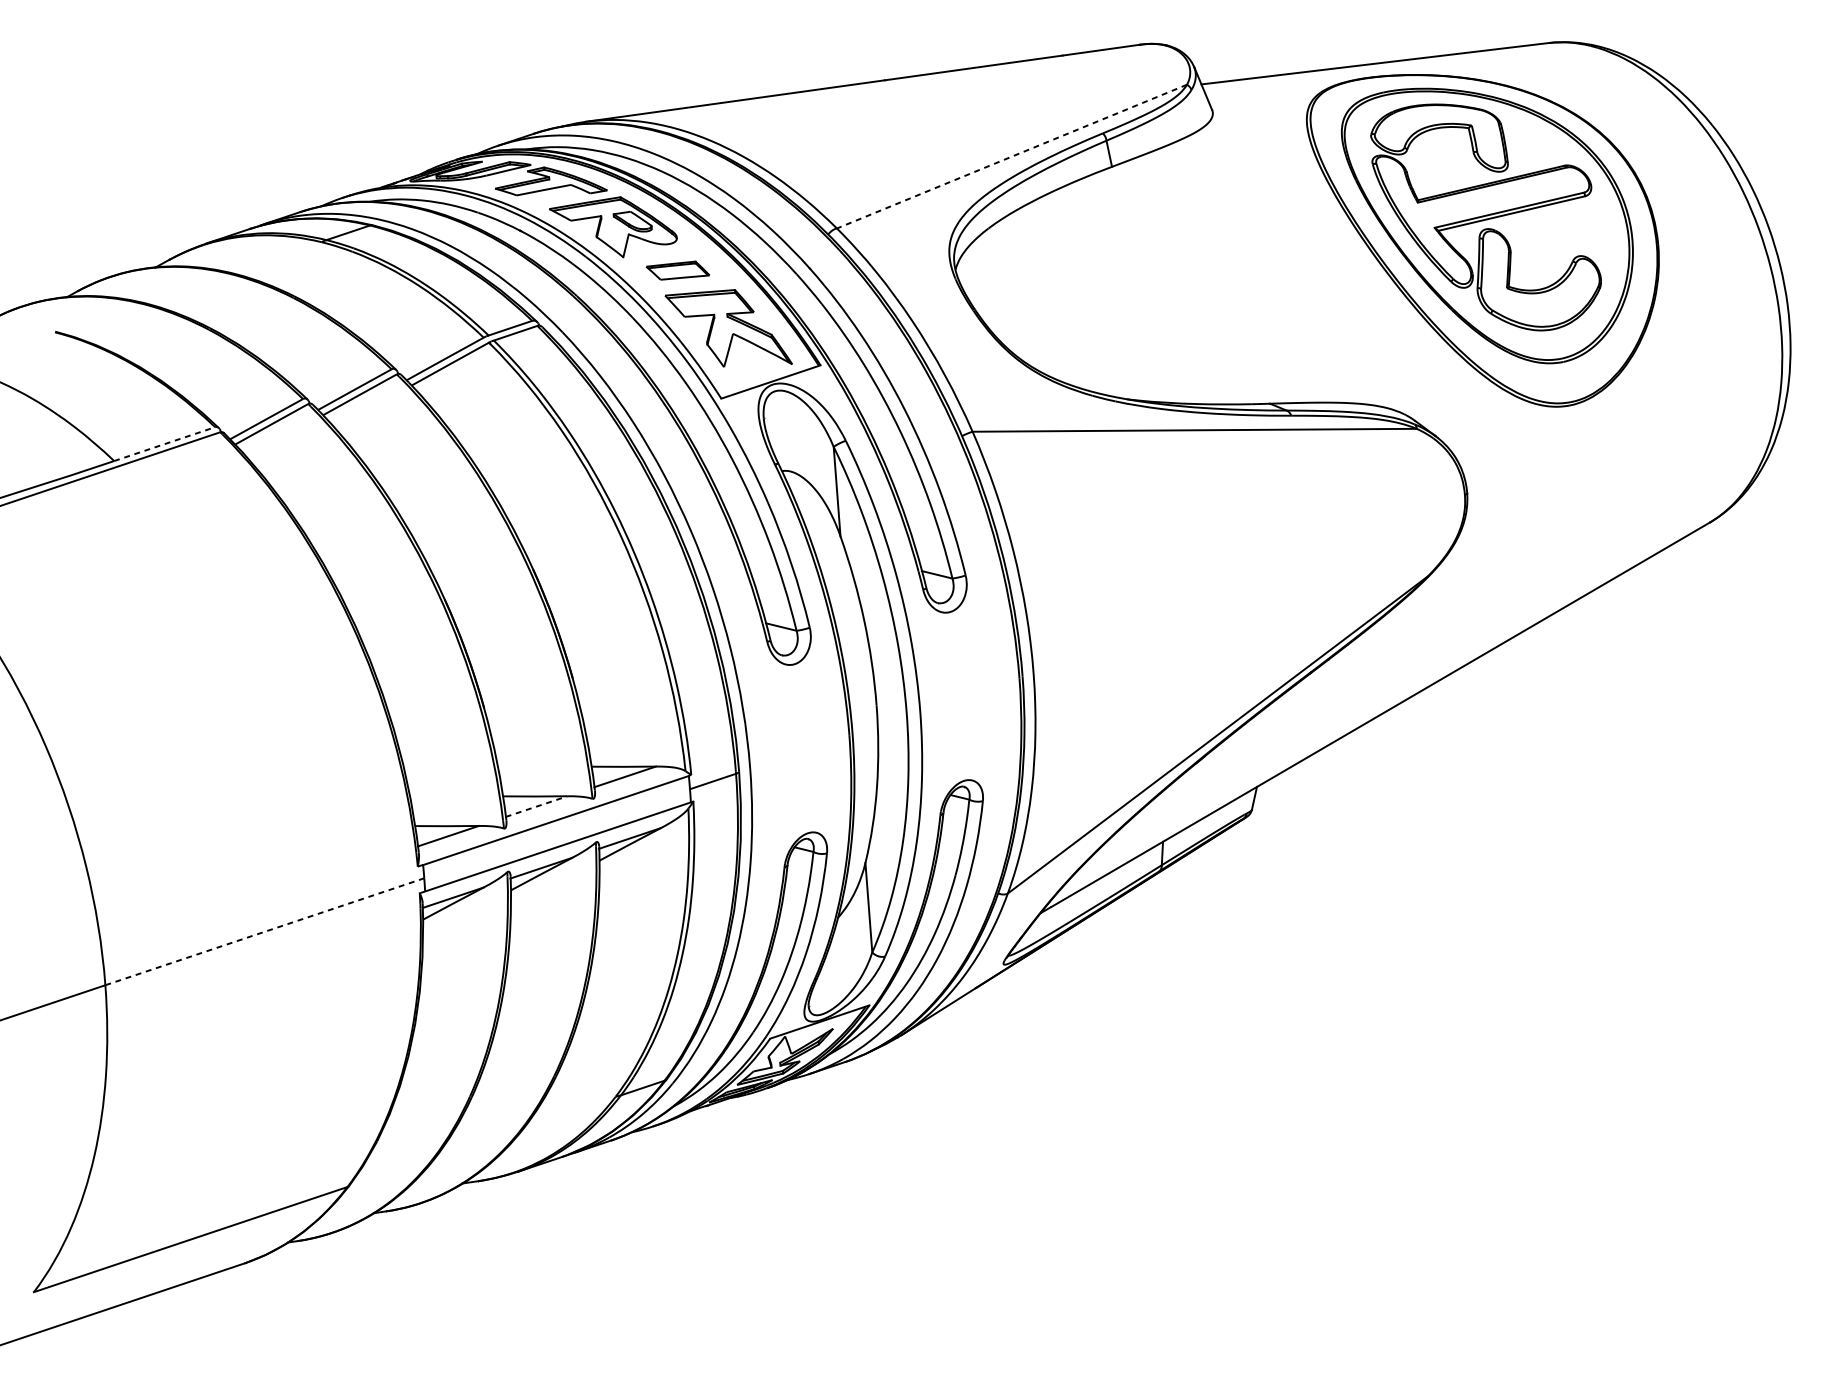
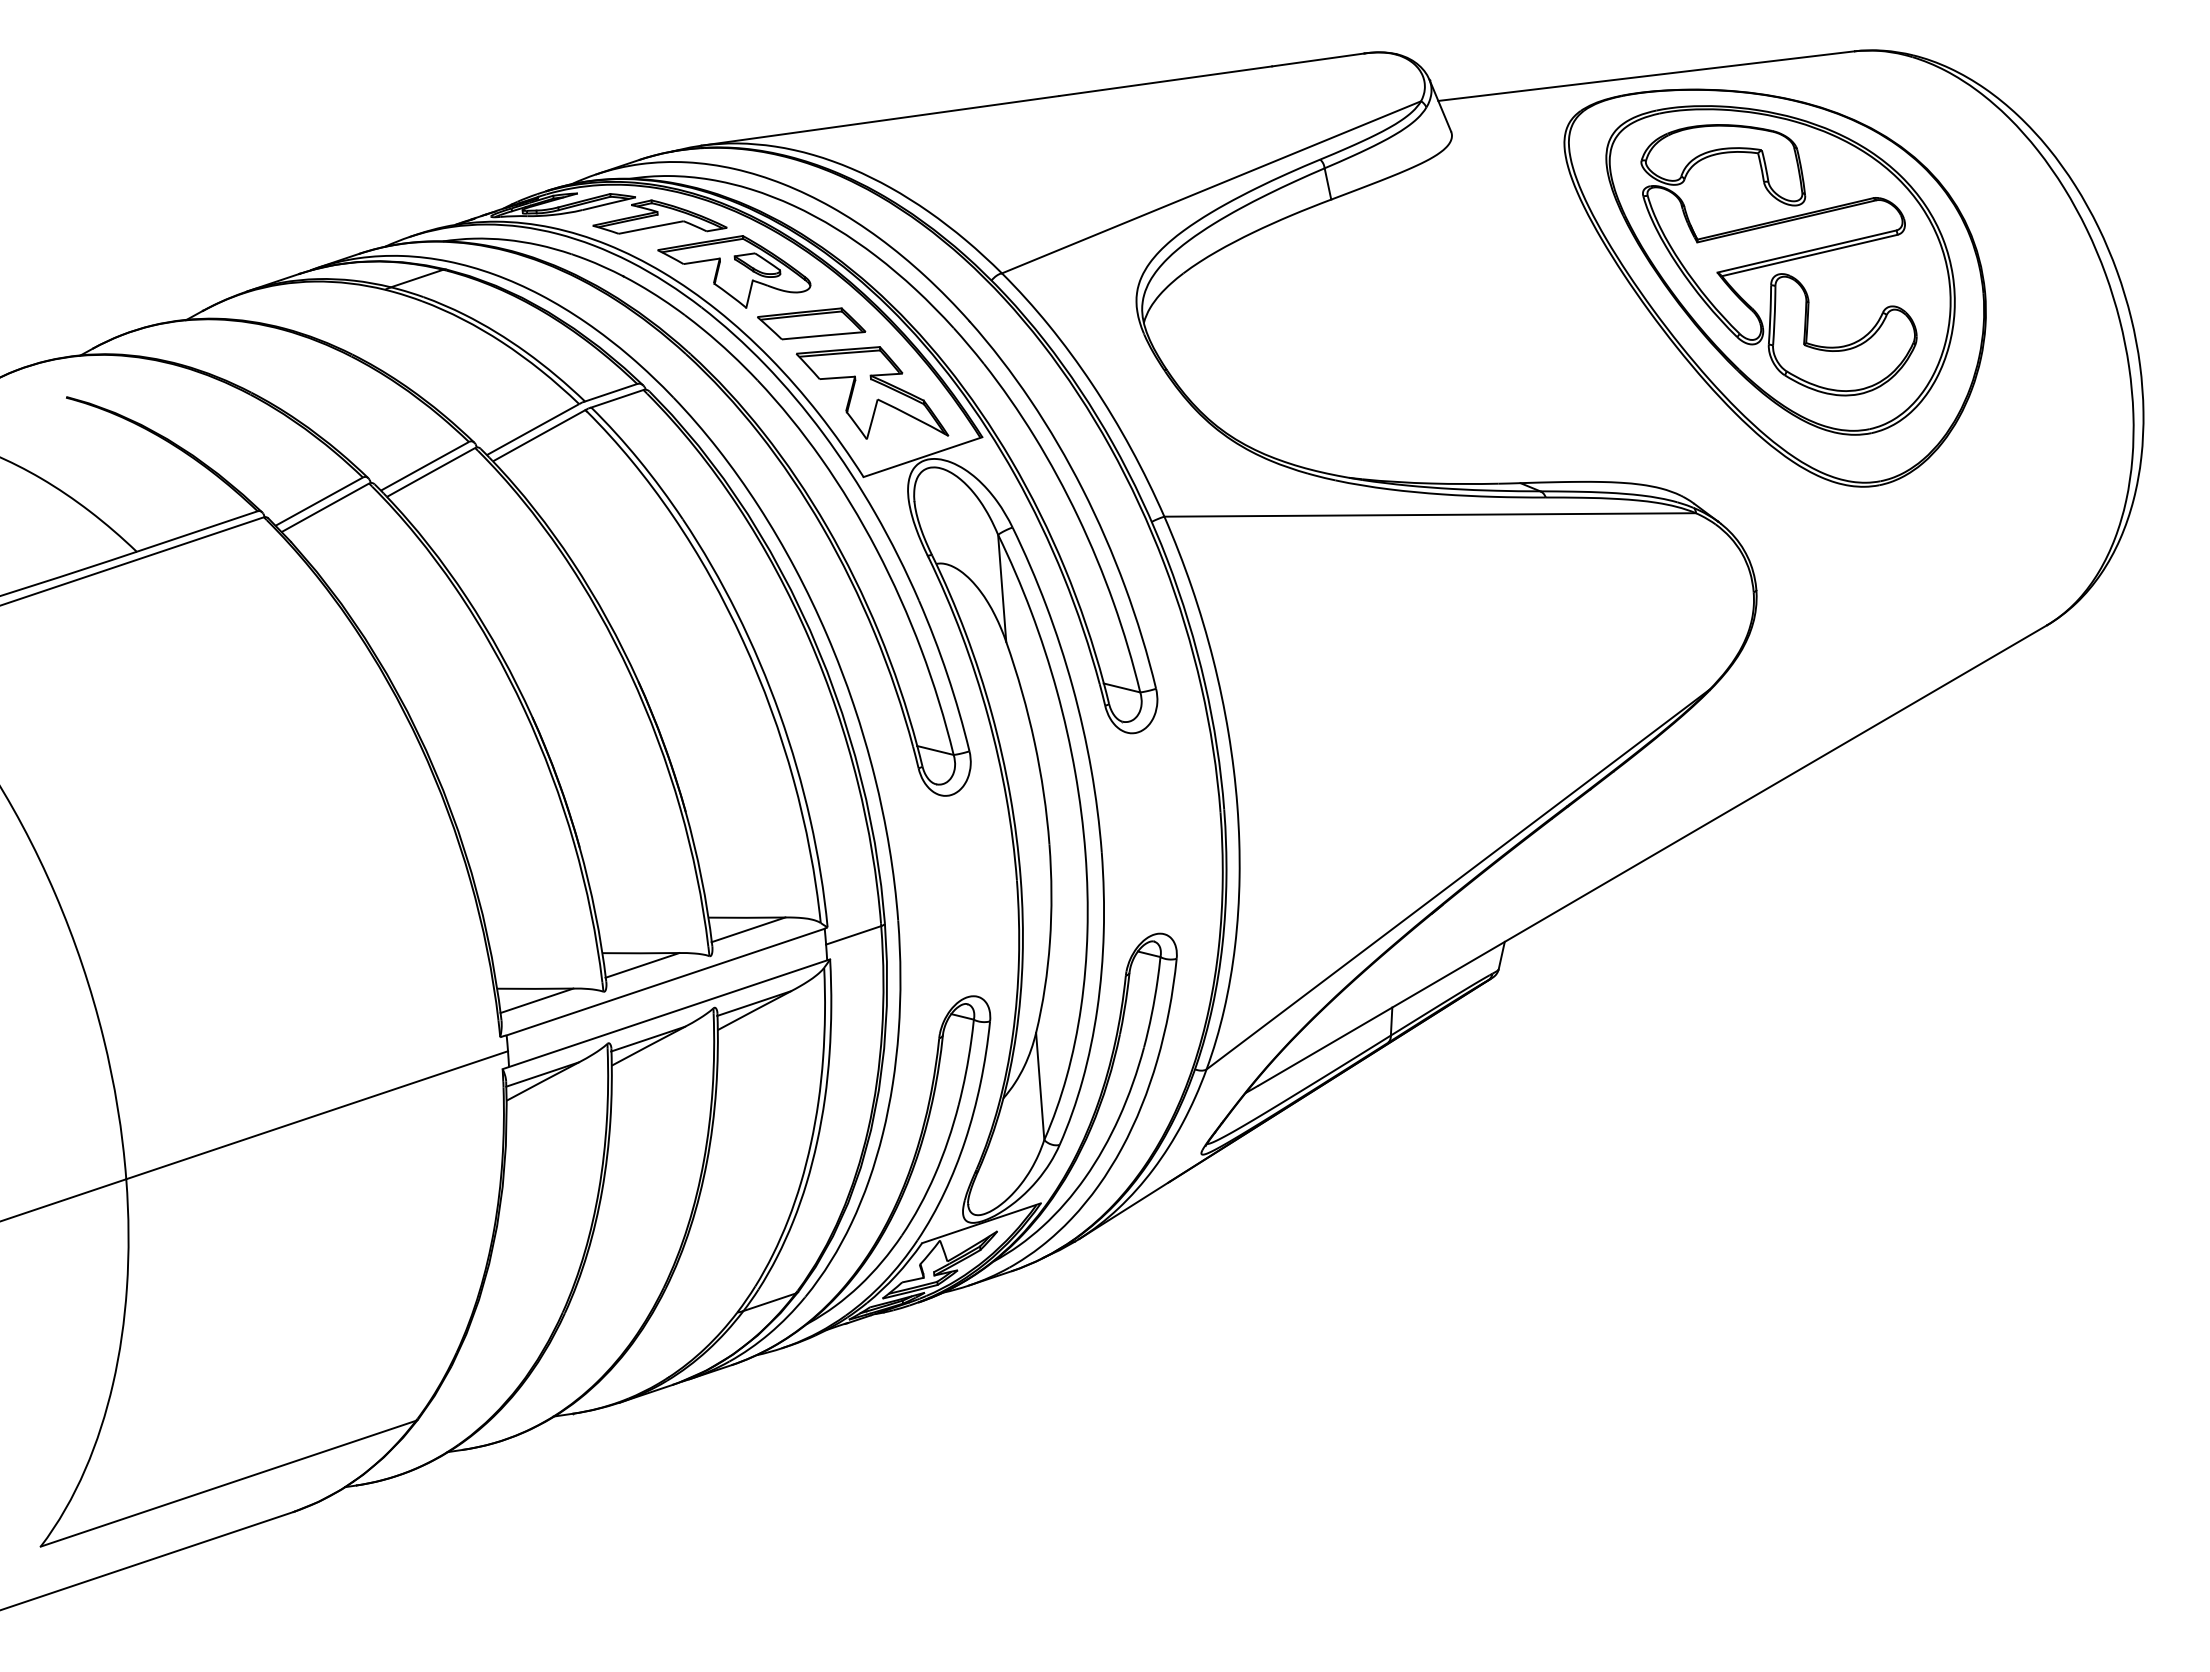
line: (1011, 156) -> (1211, 187), dashed -> solid
part: (677, 270) -> (811, 323), size x1.43
line: (164, 444) -> (197, 531), dashed -> solid
line: (536, 806) -> (642, 965), dashed -> solid
line: (265, 931) -> (317, 1115), dashed -> solid

